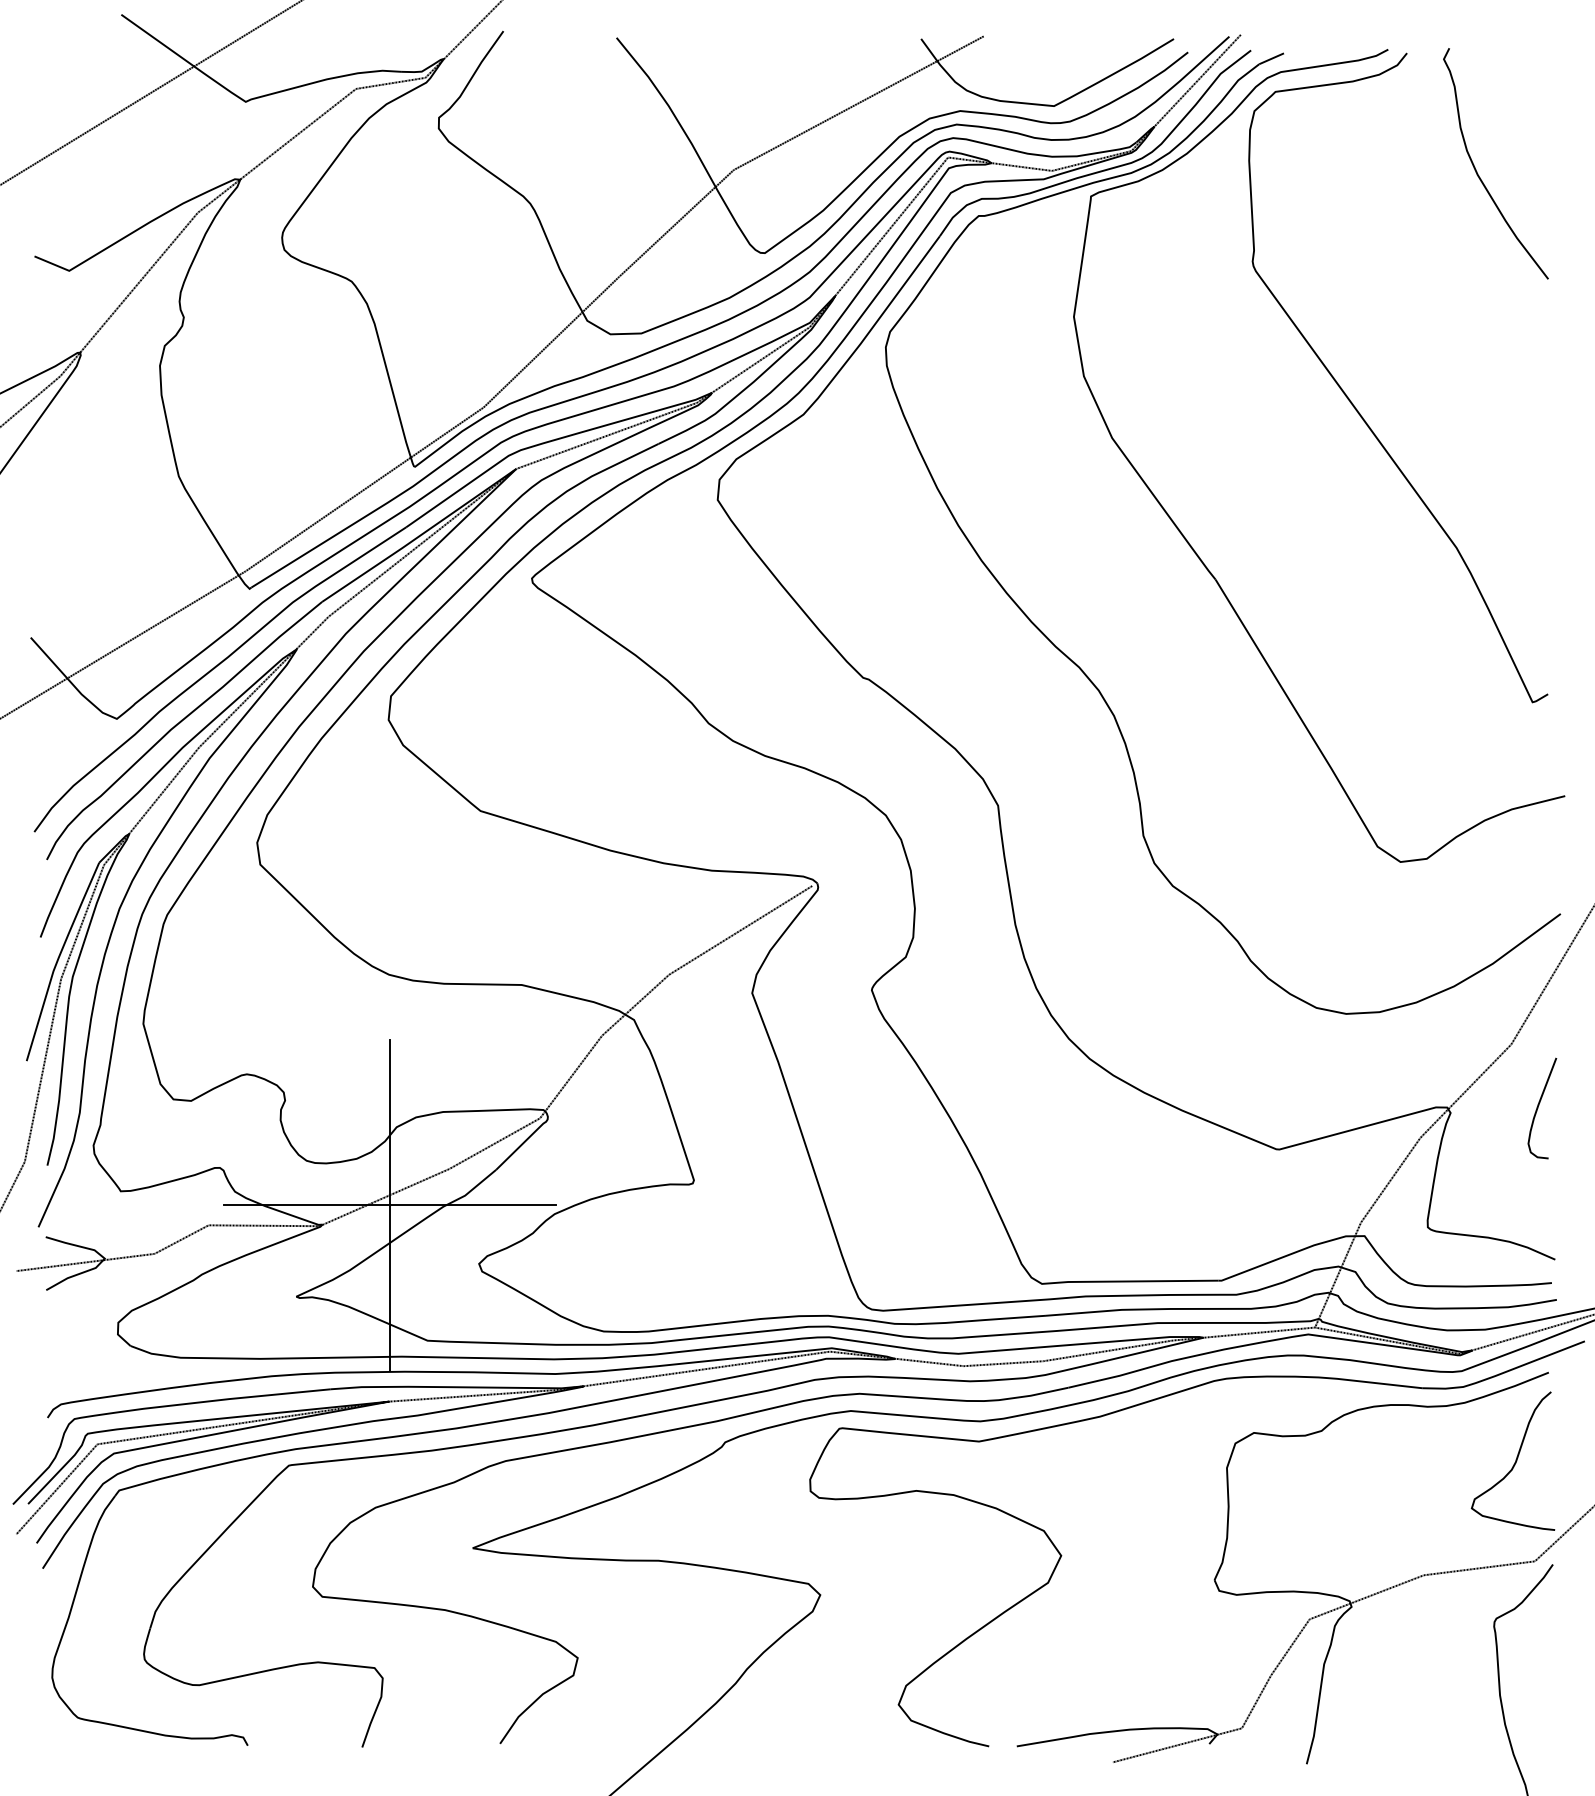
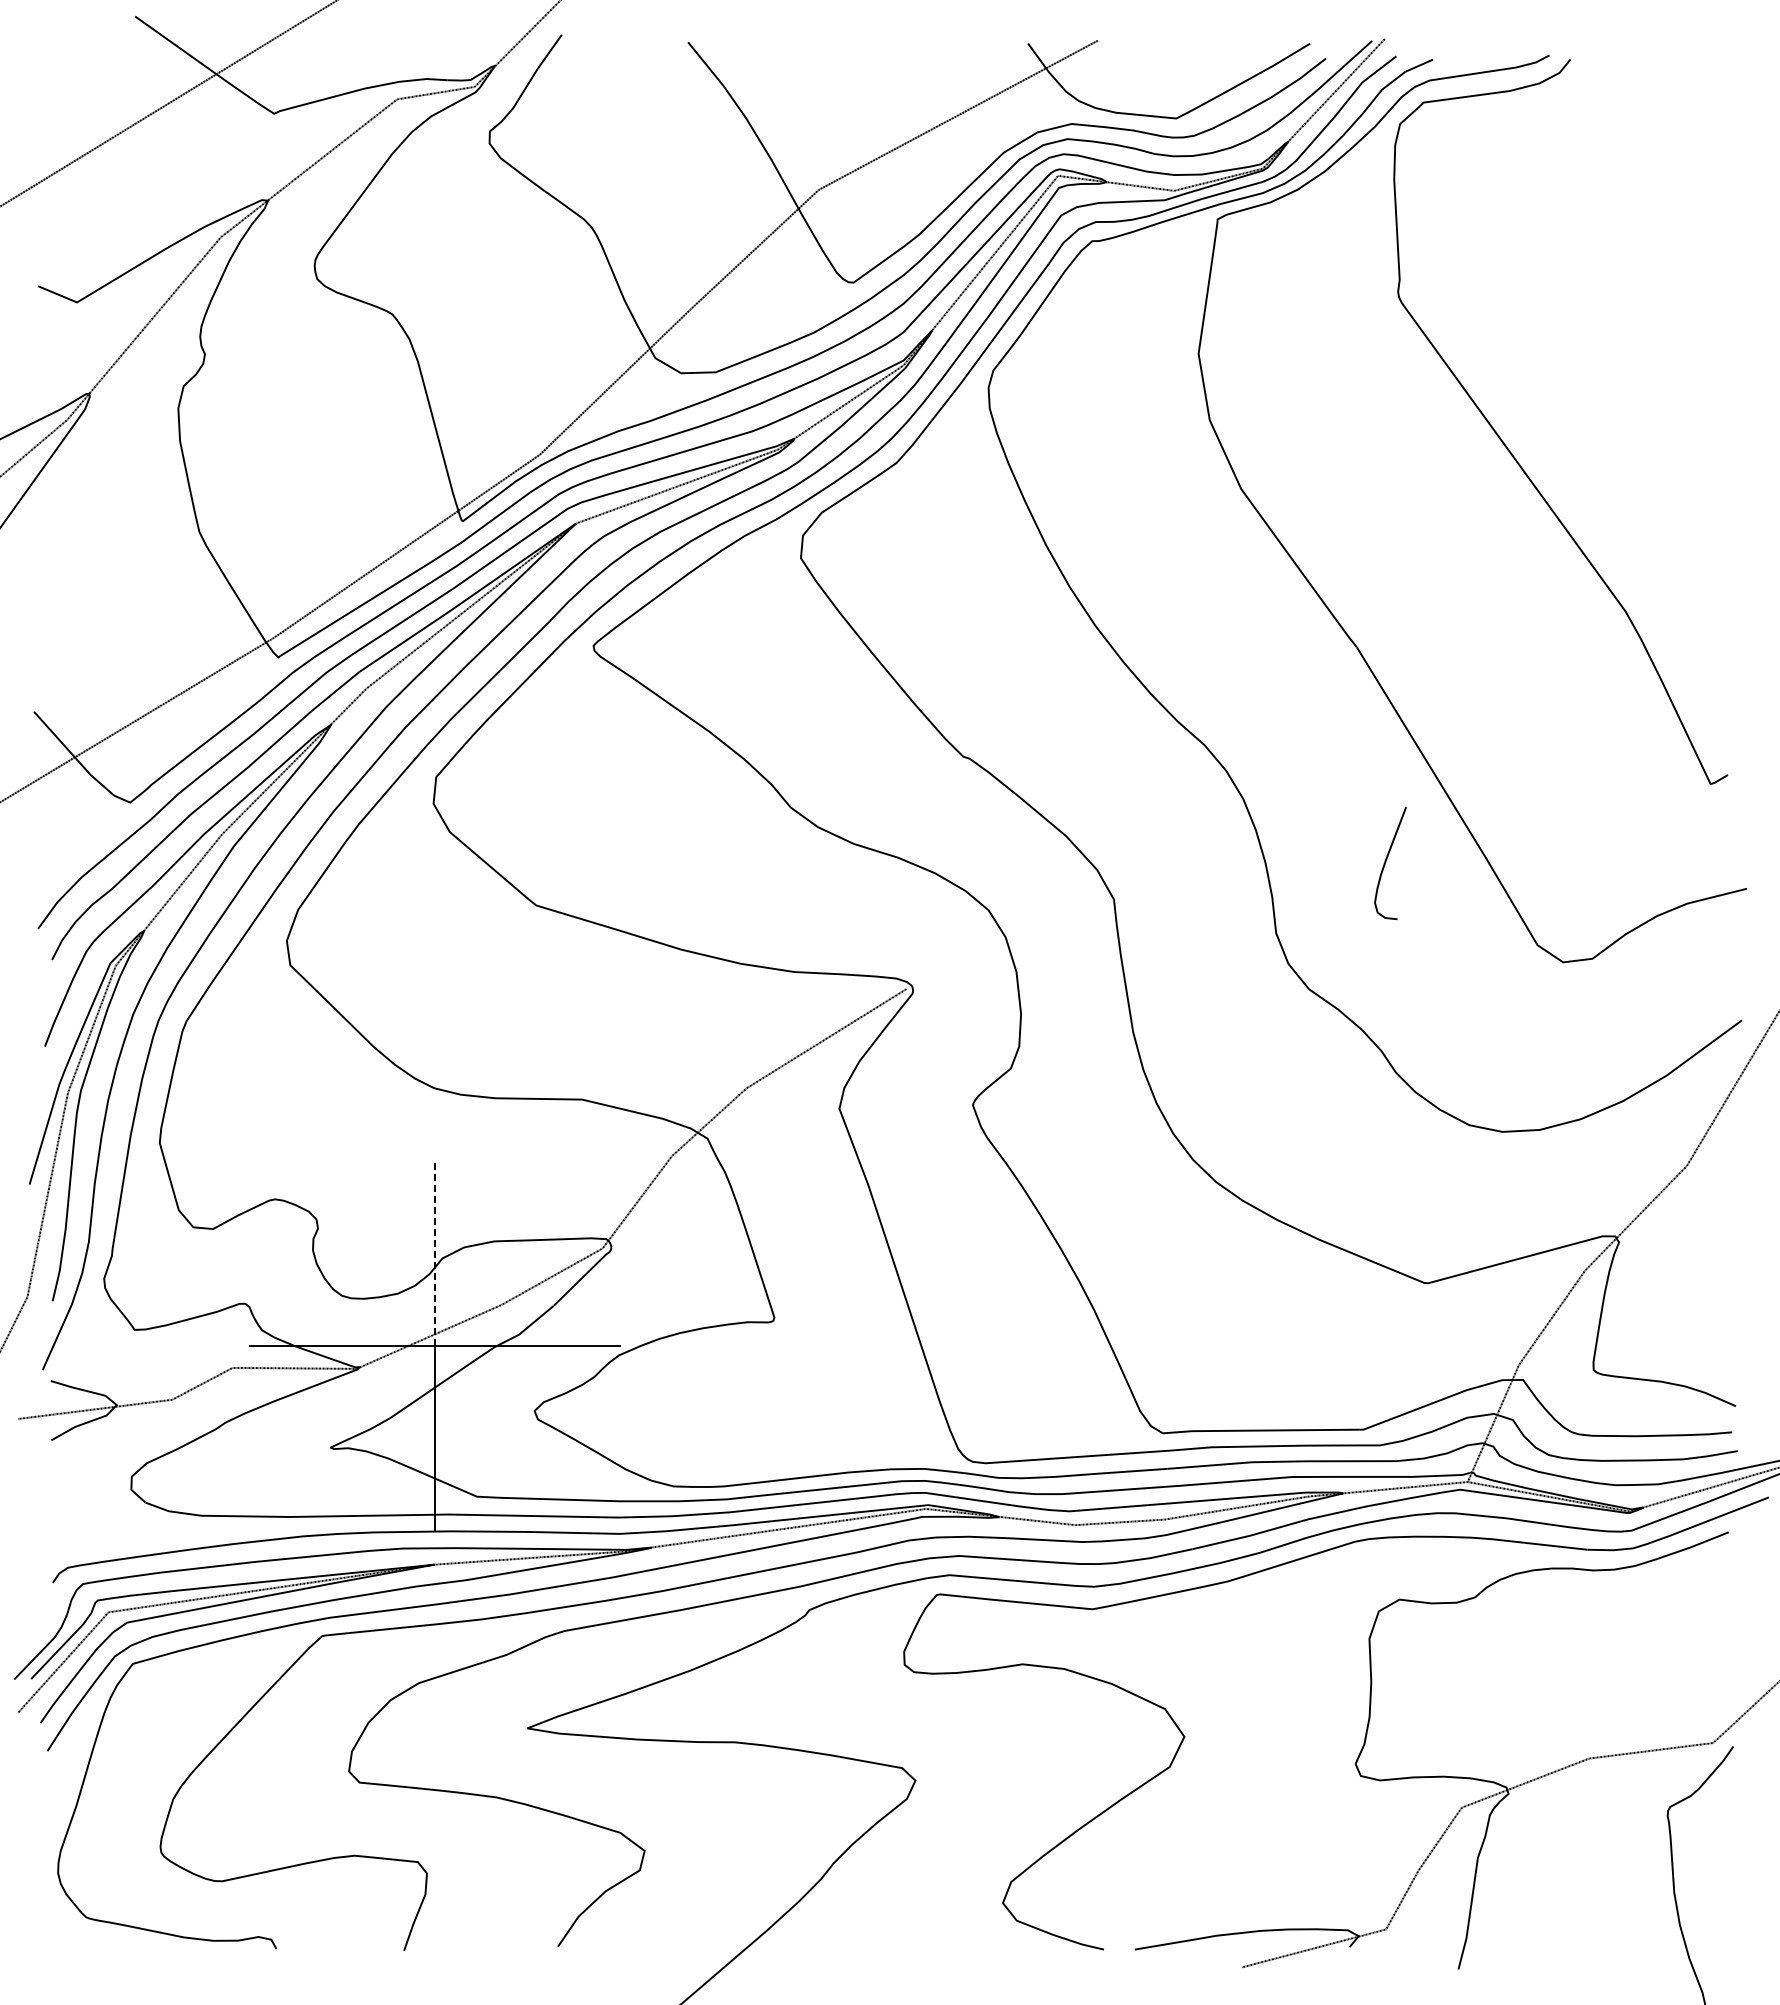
curve: (1477, 172) -> (1649, 192), removed
curve: (1538, 1107) -> (1386, 862), moved
line: (389, 1121) -> (434, 1252), solid -> dashed
curve: (1514, 1462) -> (1690, 1632), removed

